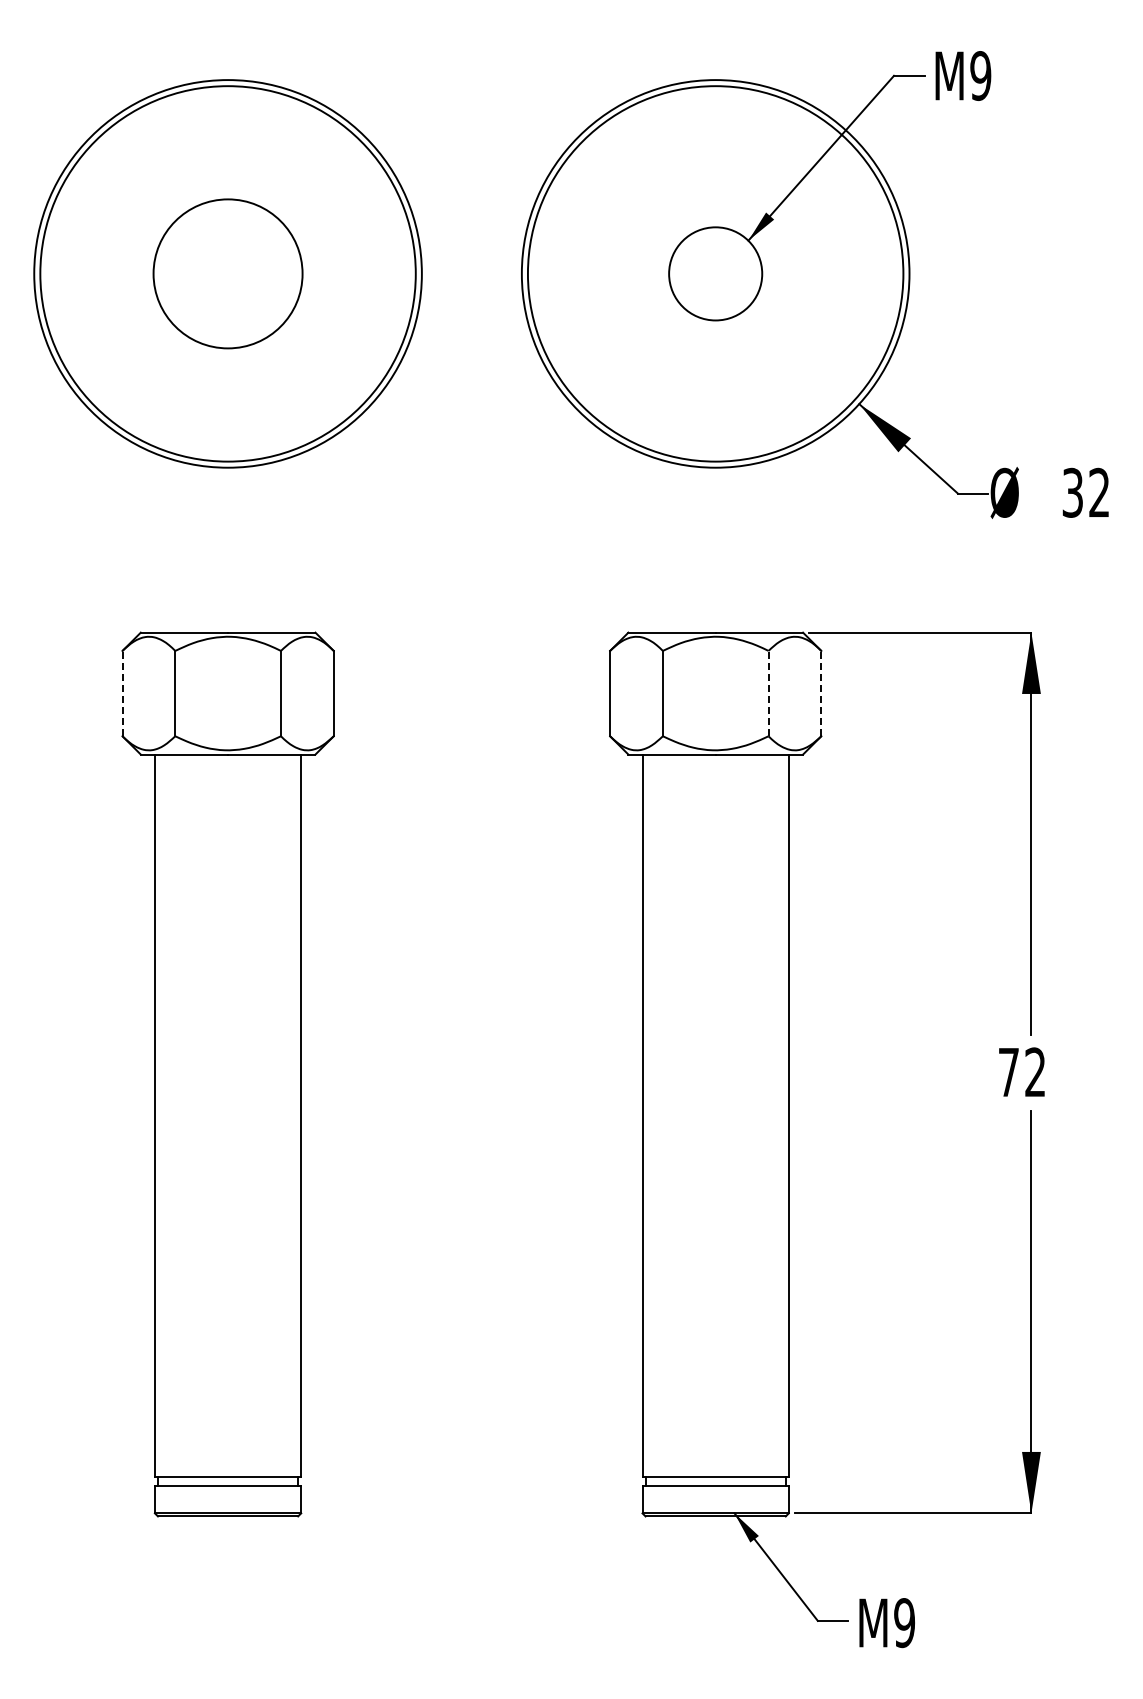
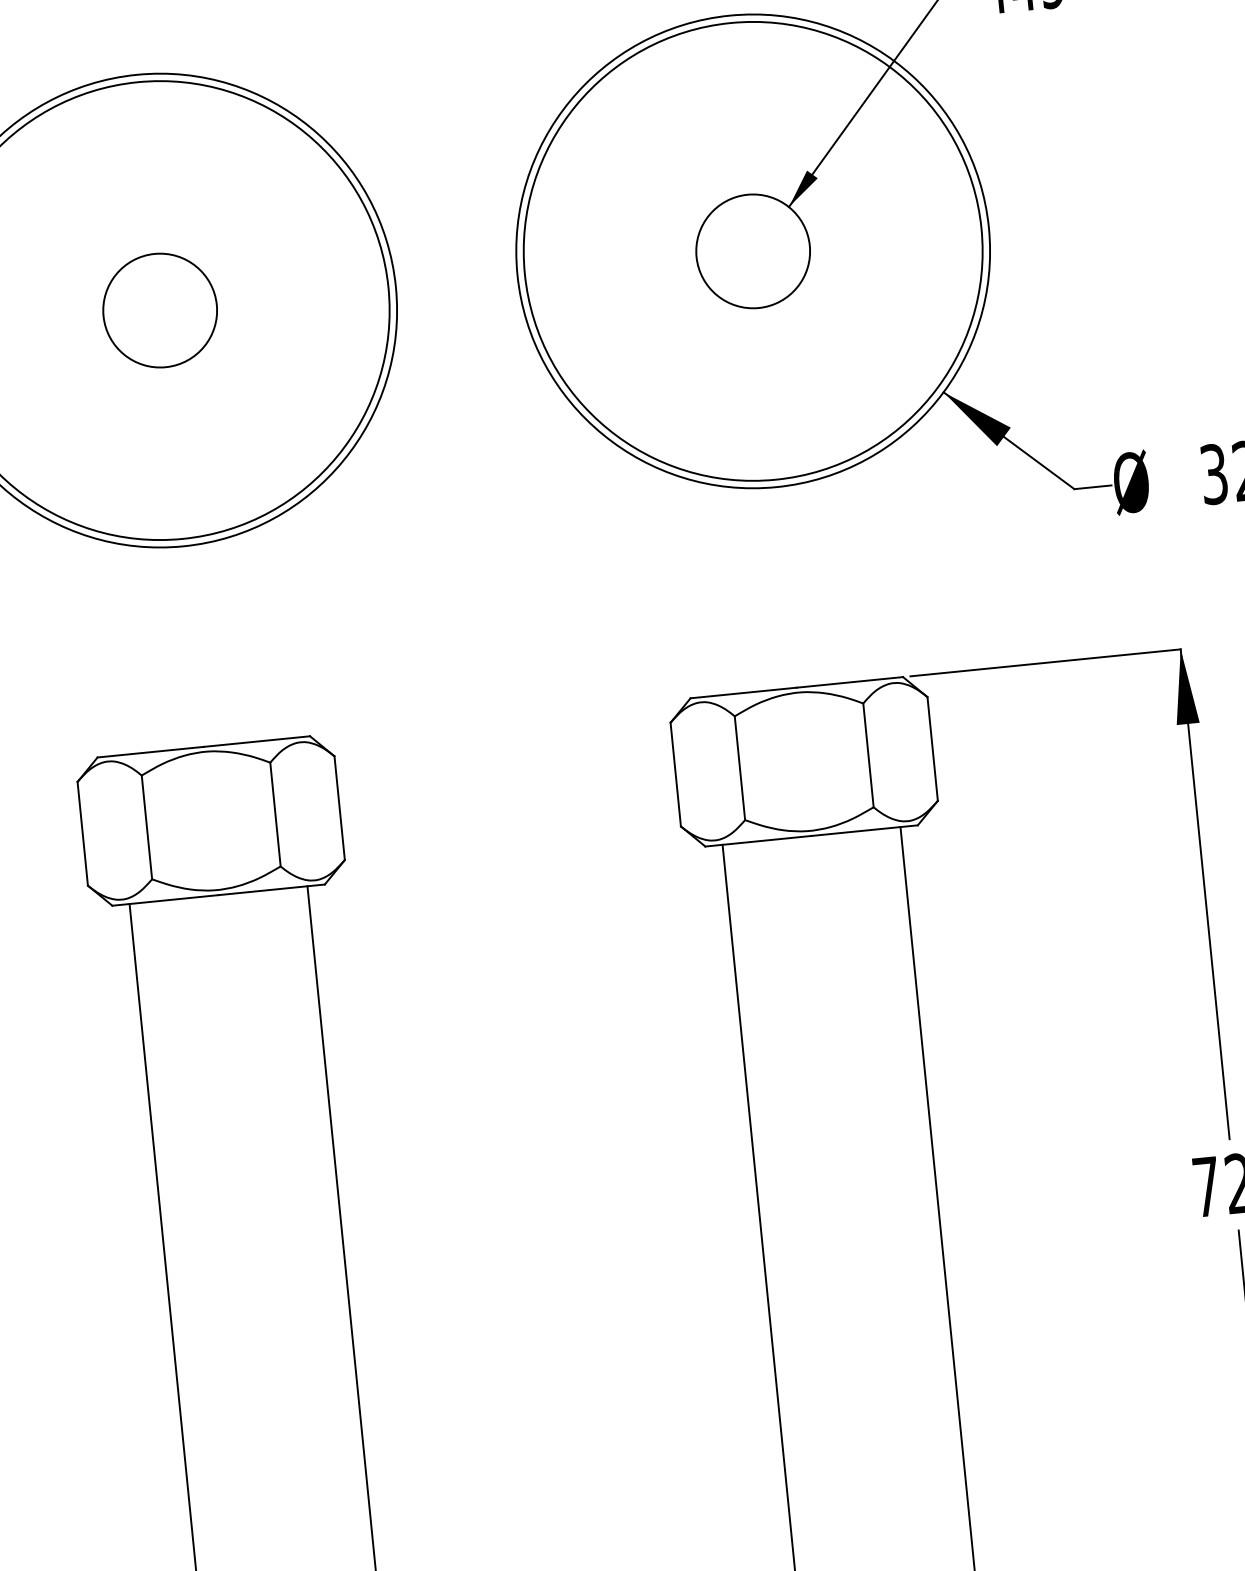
circle: (227, 273) -> (159, 310), size x0.62
line: (122, 693) -> (82, 833), dashed -> solid
line: (768, 693) -> (868, 755), dashed -> solid
line: (821, 693) -> (932, 748), dashed -> solid

